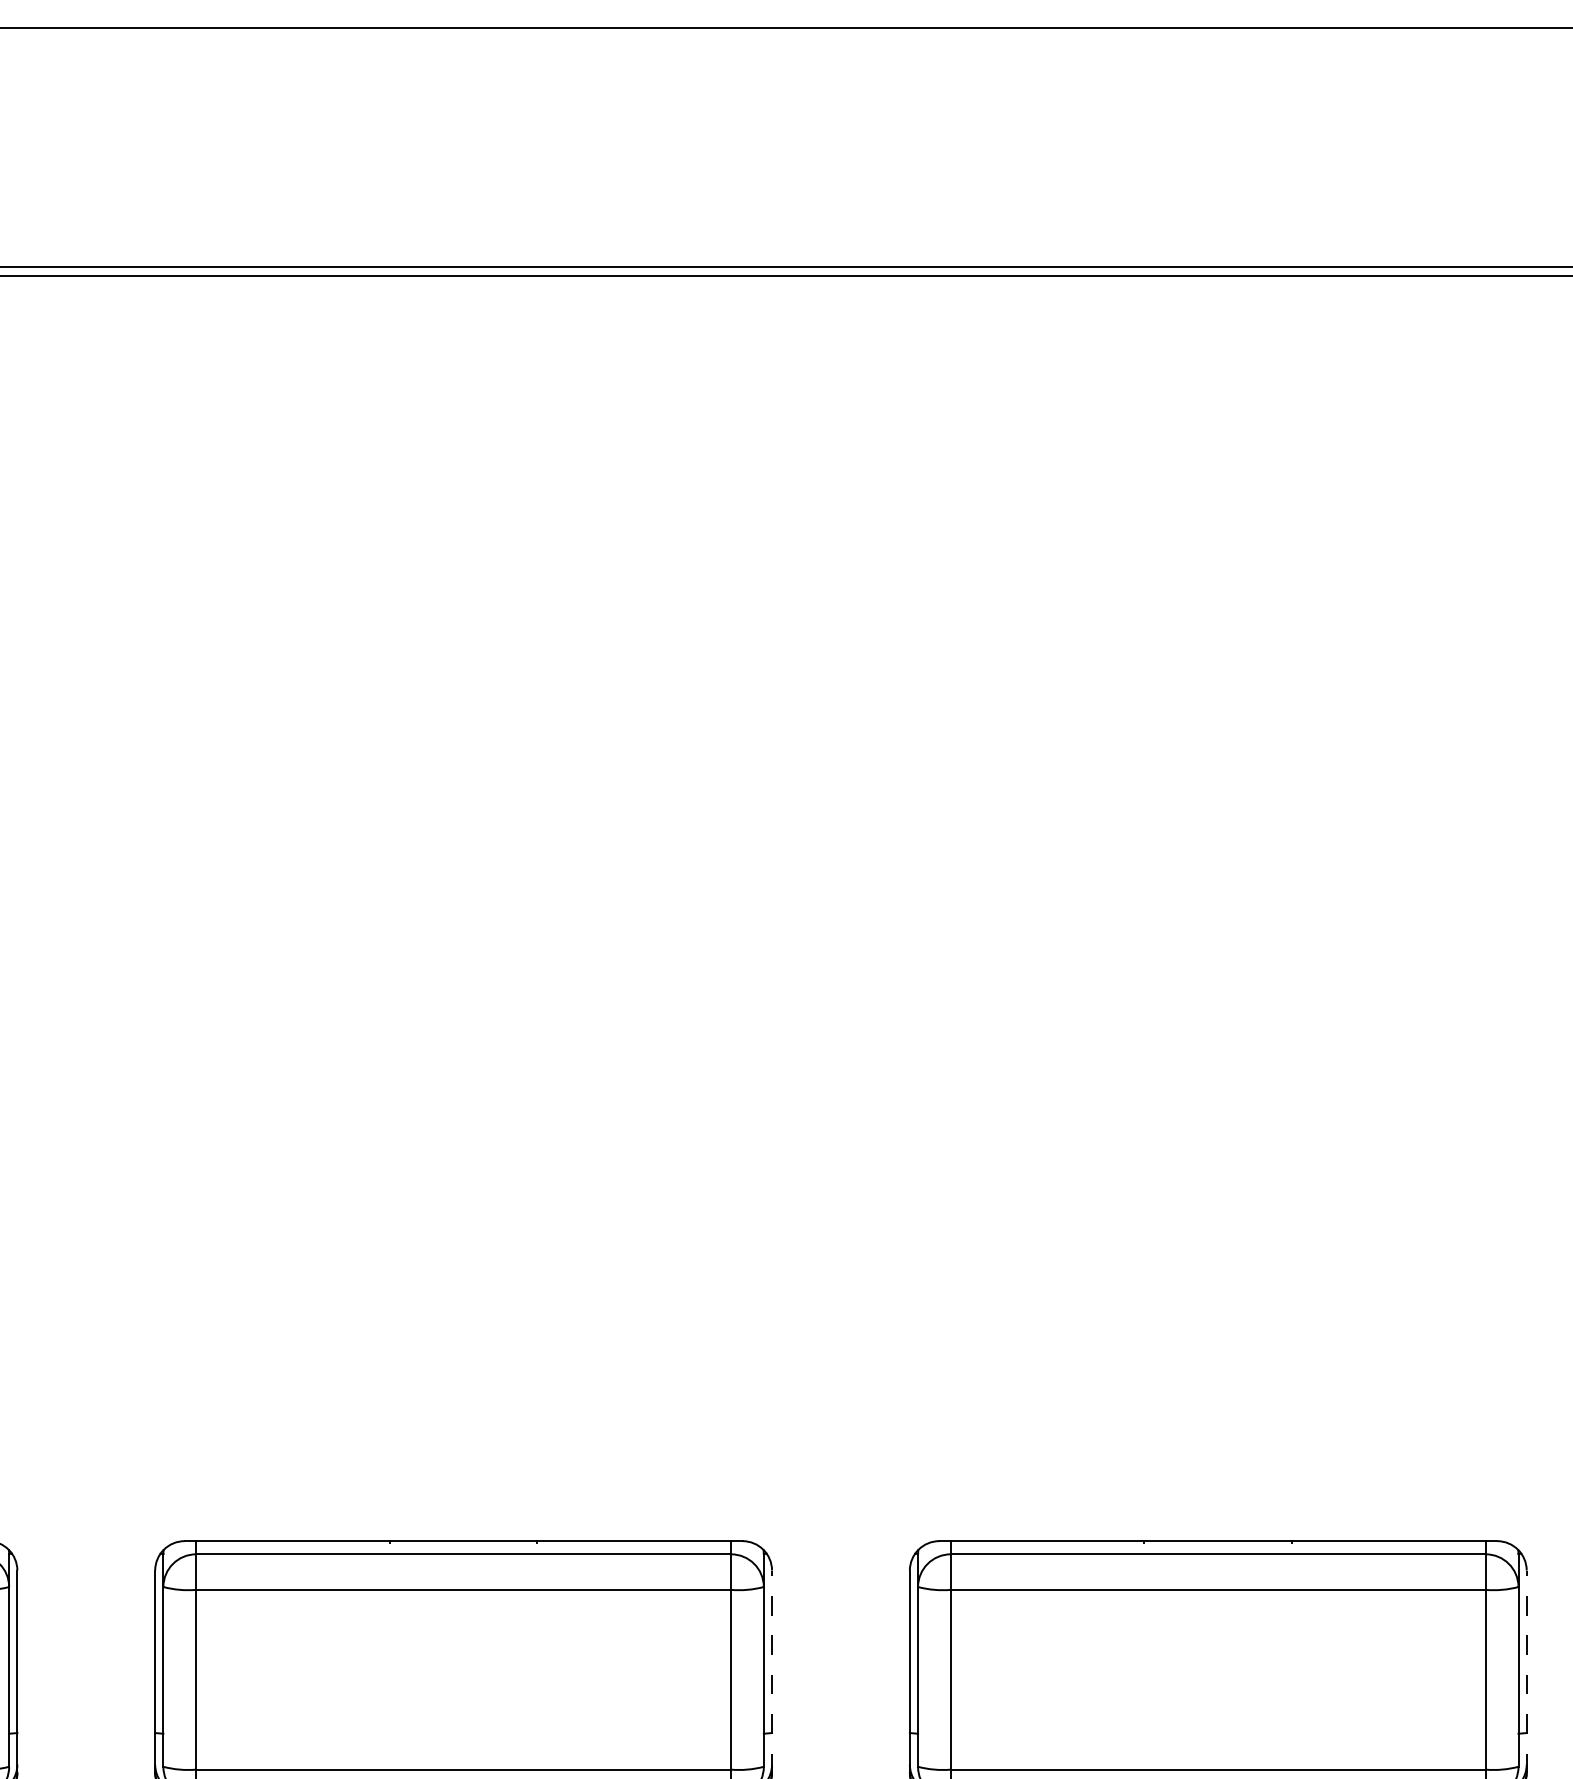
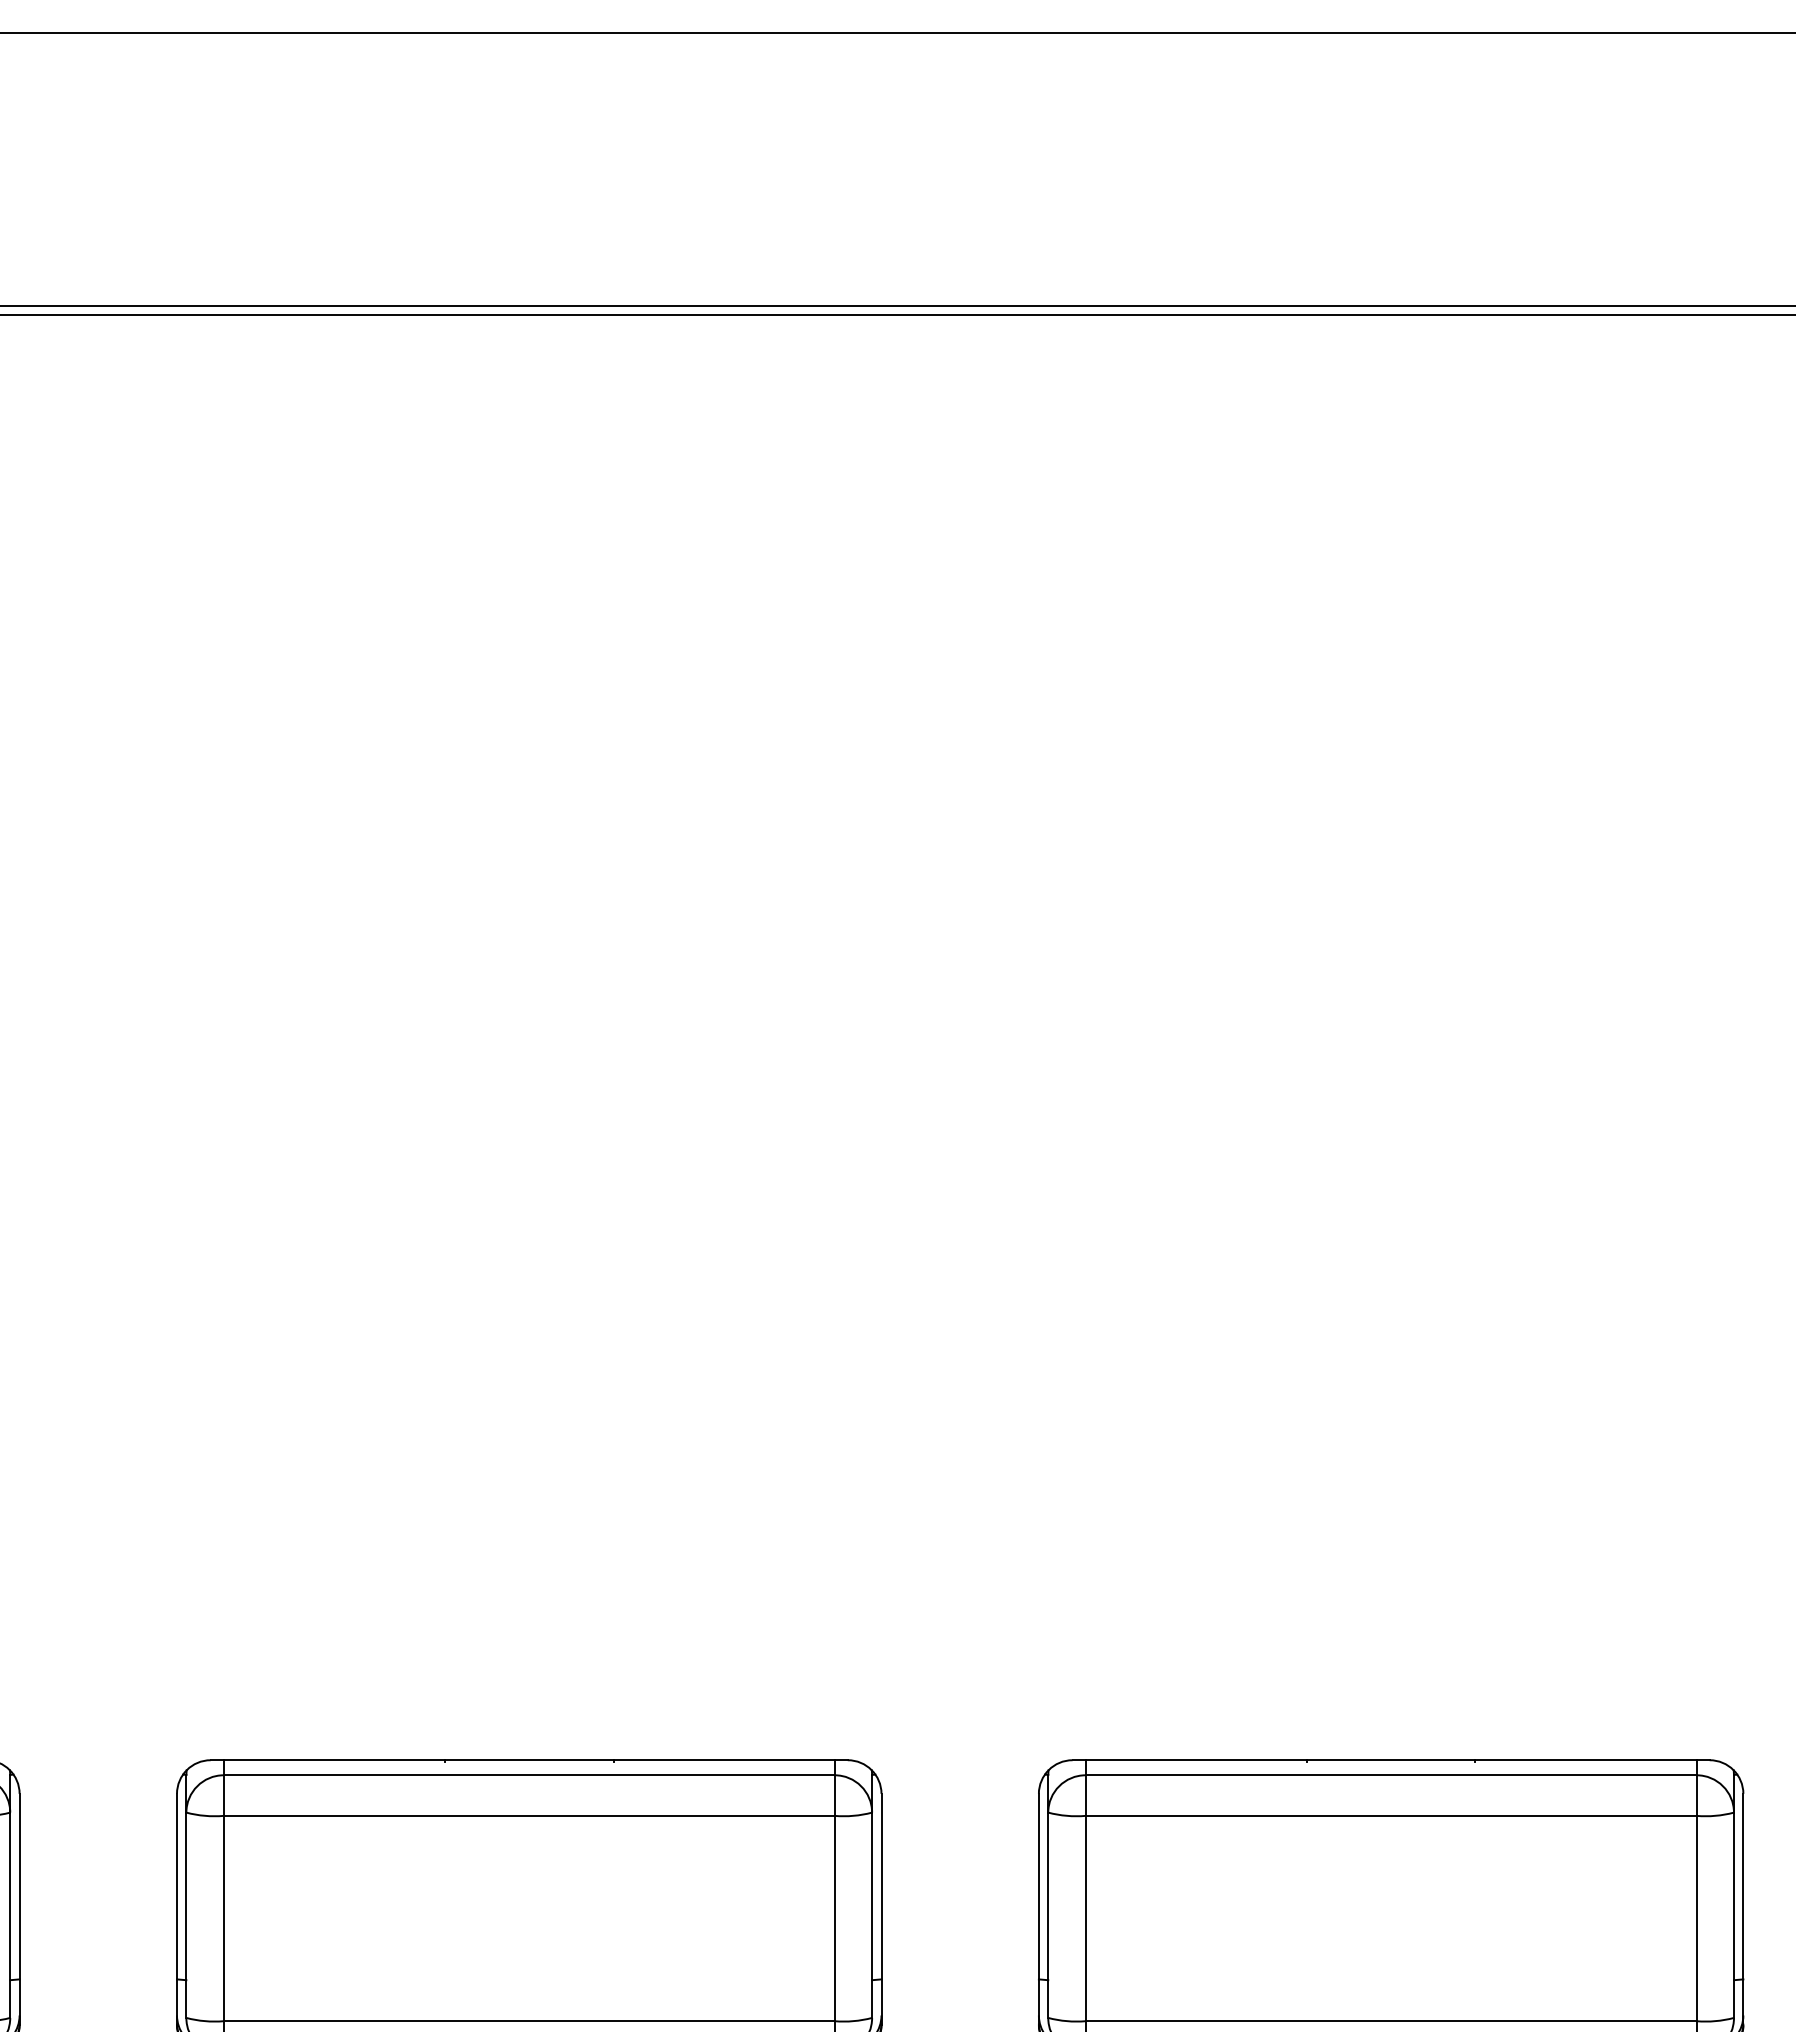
line: (772, 1671) -> (881, 1909), dashed -> solid
line: (1526, 1671) -> (1743, 1909), dashed -> solid

